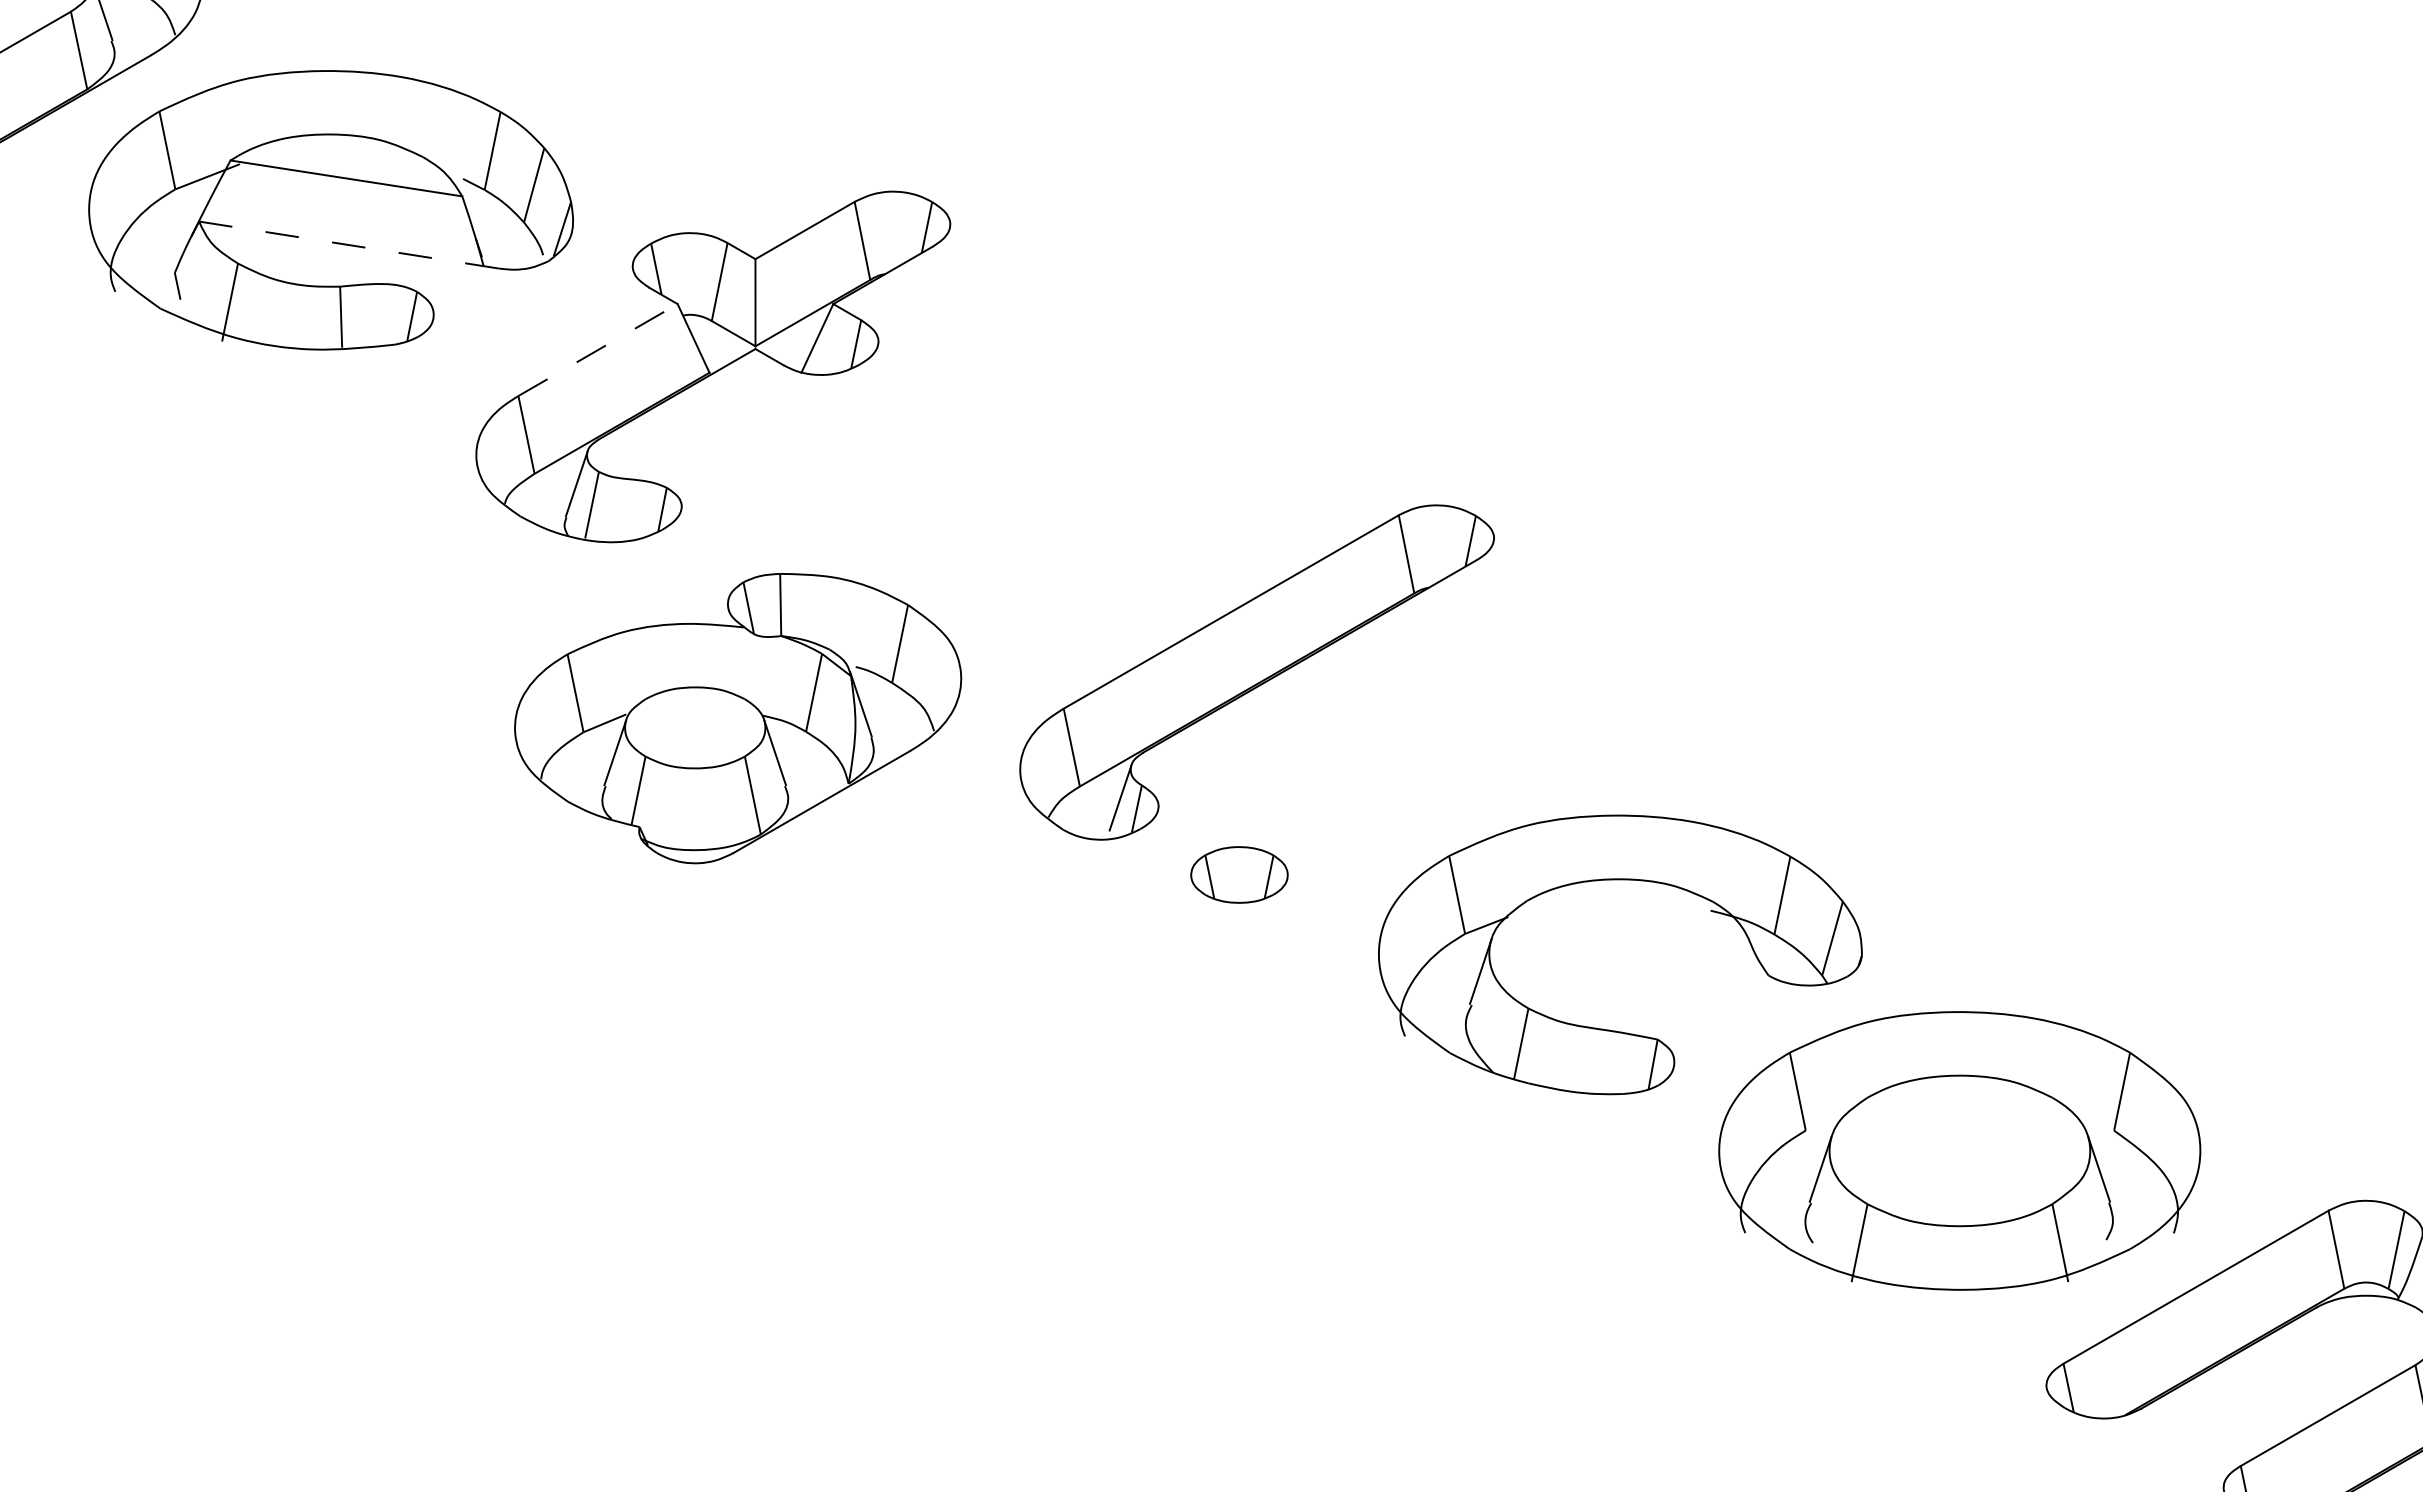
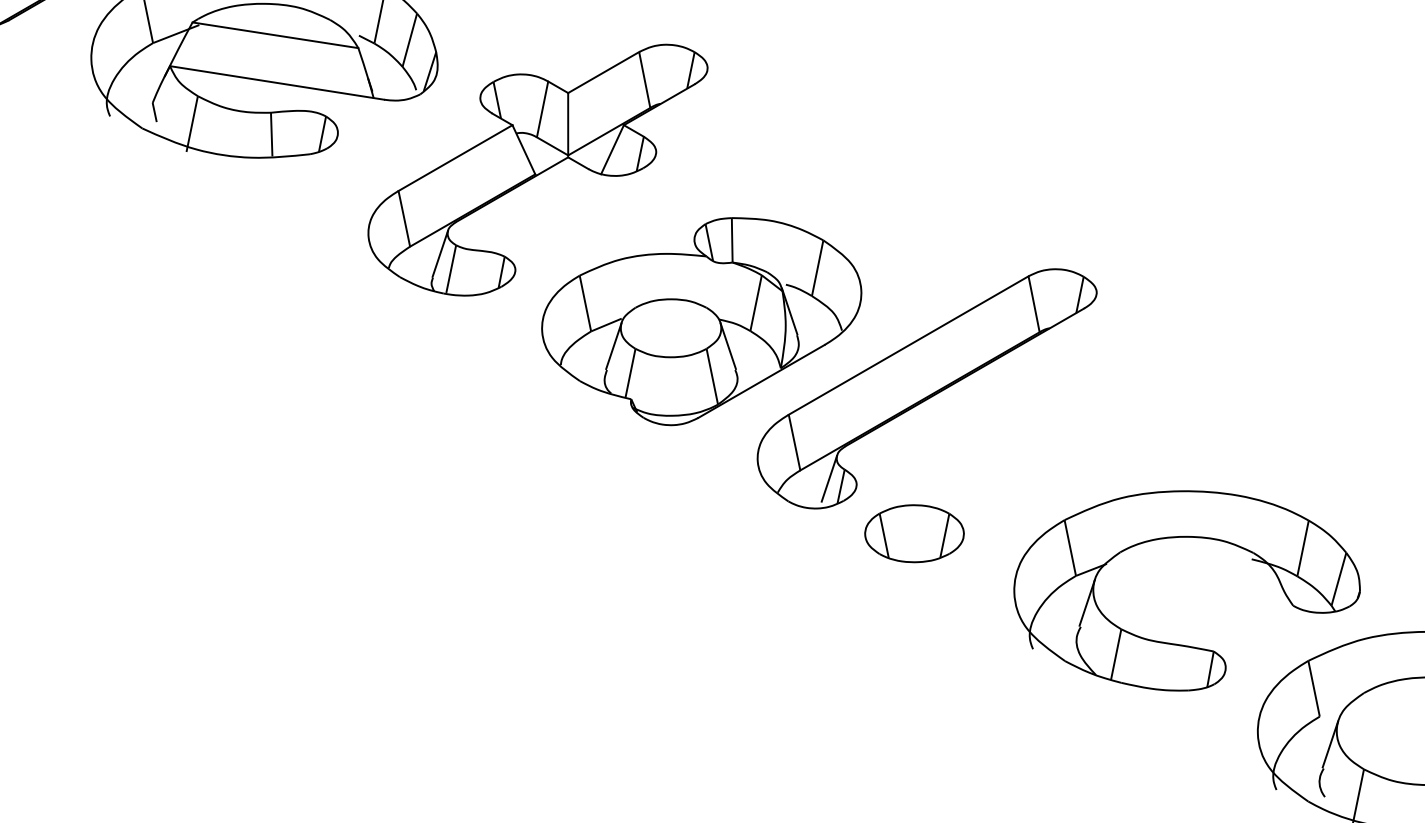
line: (348, 244) -> (276, 82), dashed -> solid
line: (598, 350) -> (455, 158), dashed -> solid
part: (738, 718) -> (702, 321), moved
part: (1239, 874) -> (914, 533), size x1.43

